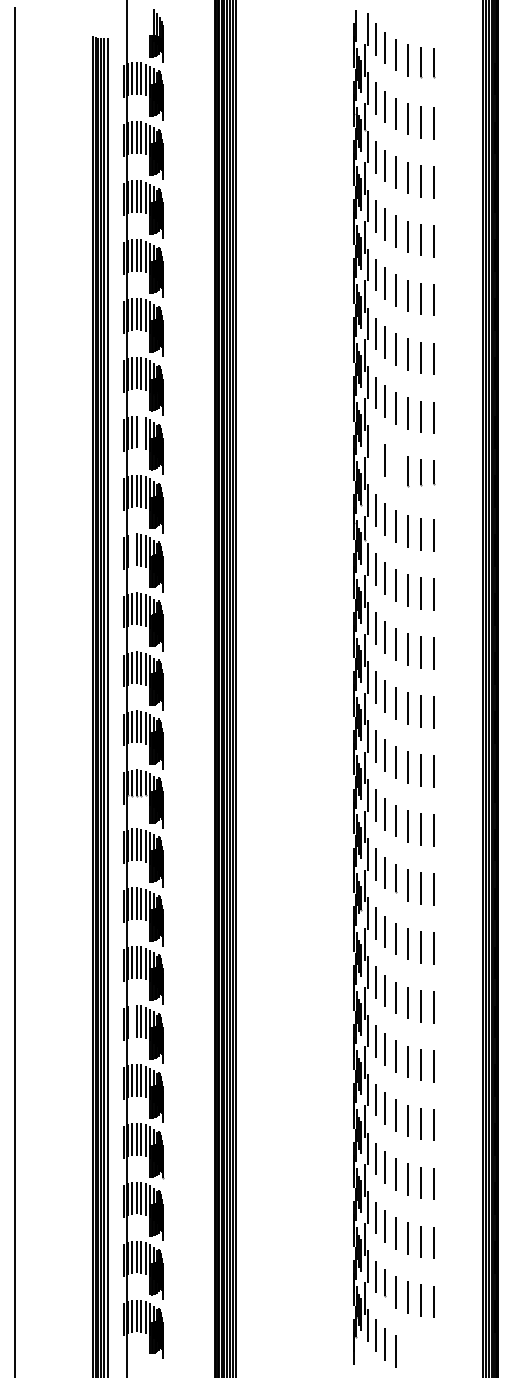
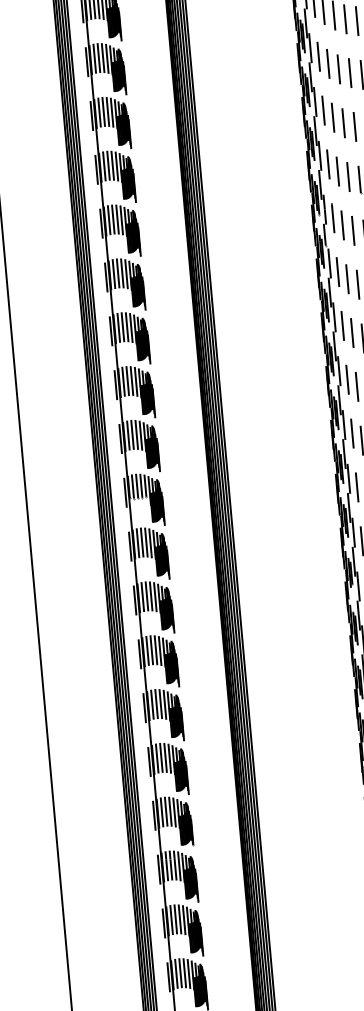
line: (141, 432) -> (112, 165), added
line: (375, 451) -> (328, 164), added
line: (396, 467) -> (348, 177), added
line: (132, 549) -> (114, 273), added
line: (132, 1021) -> (152, 704), added

